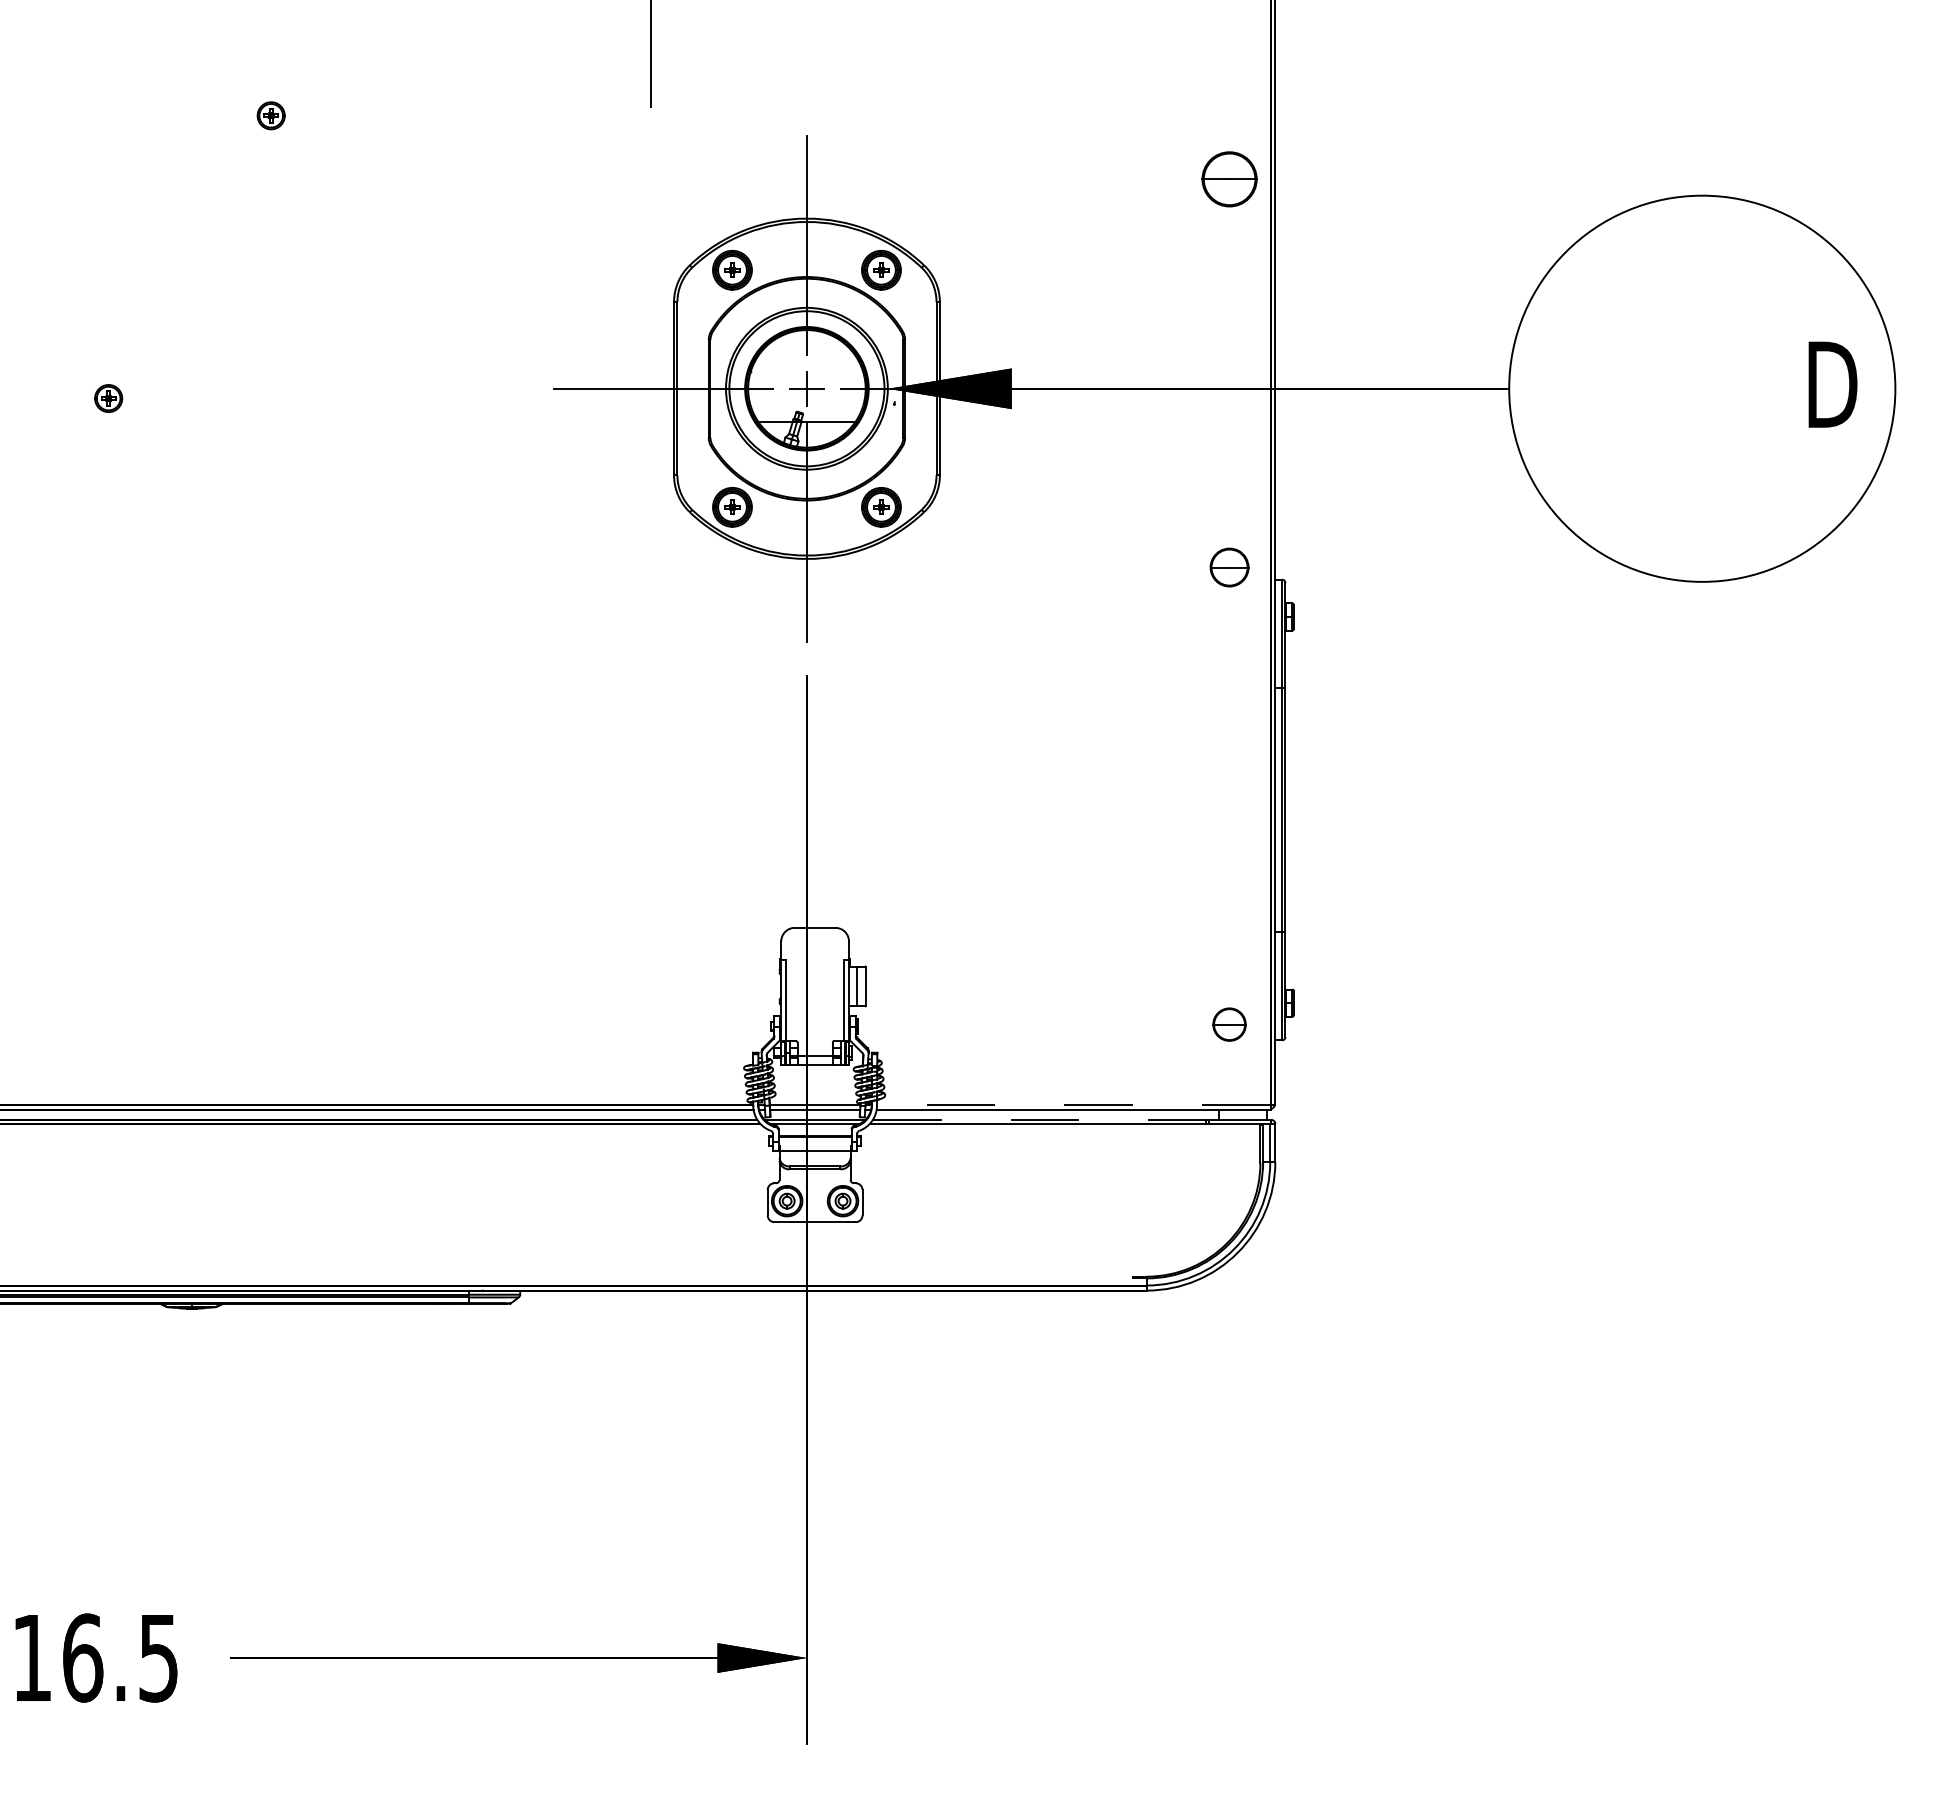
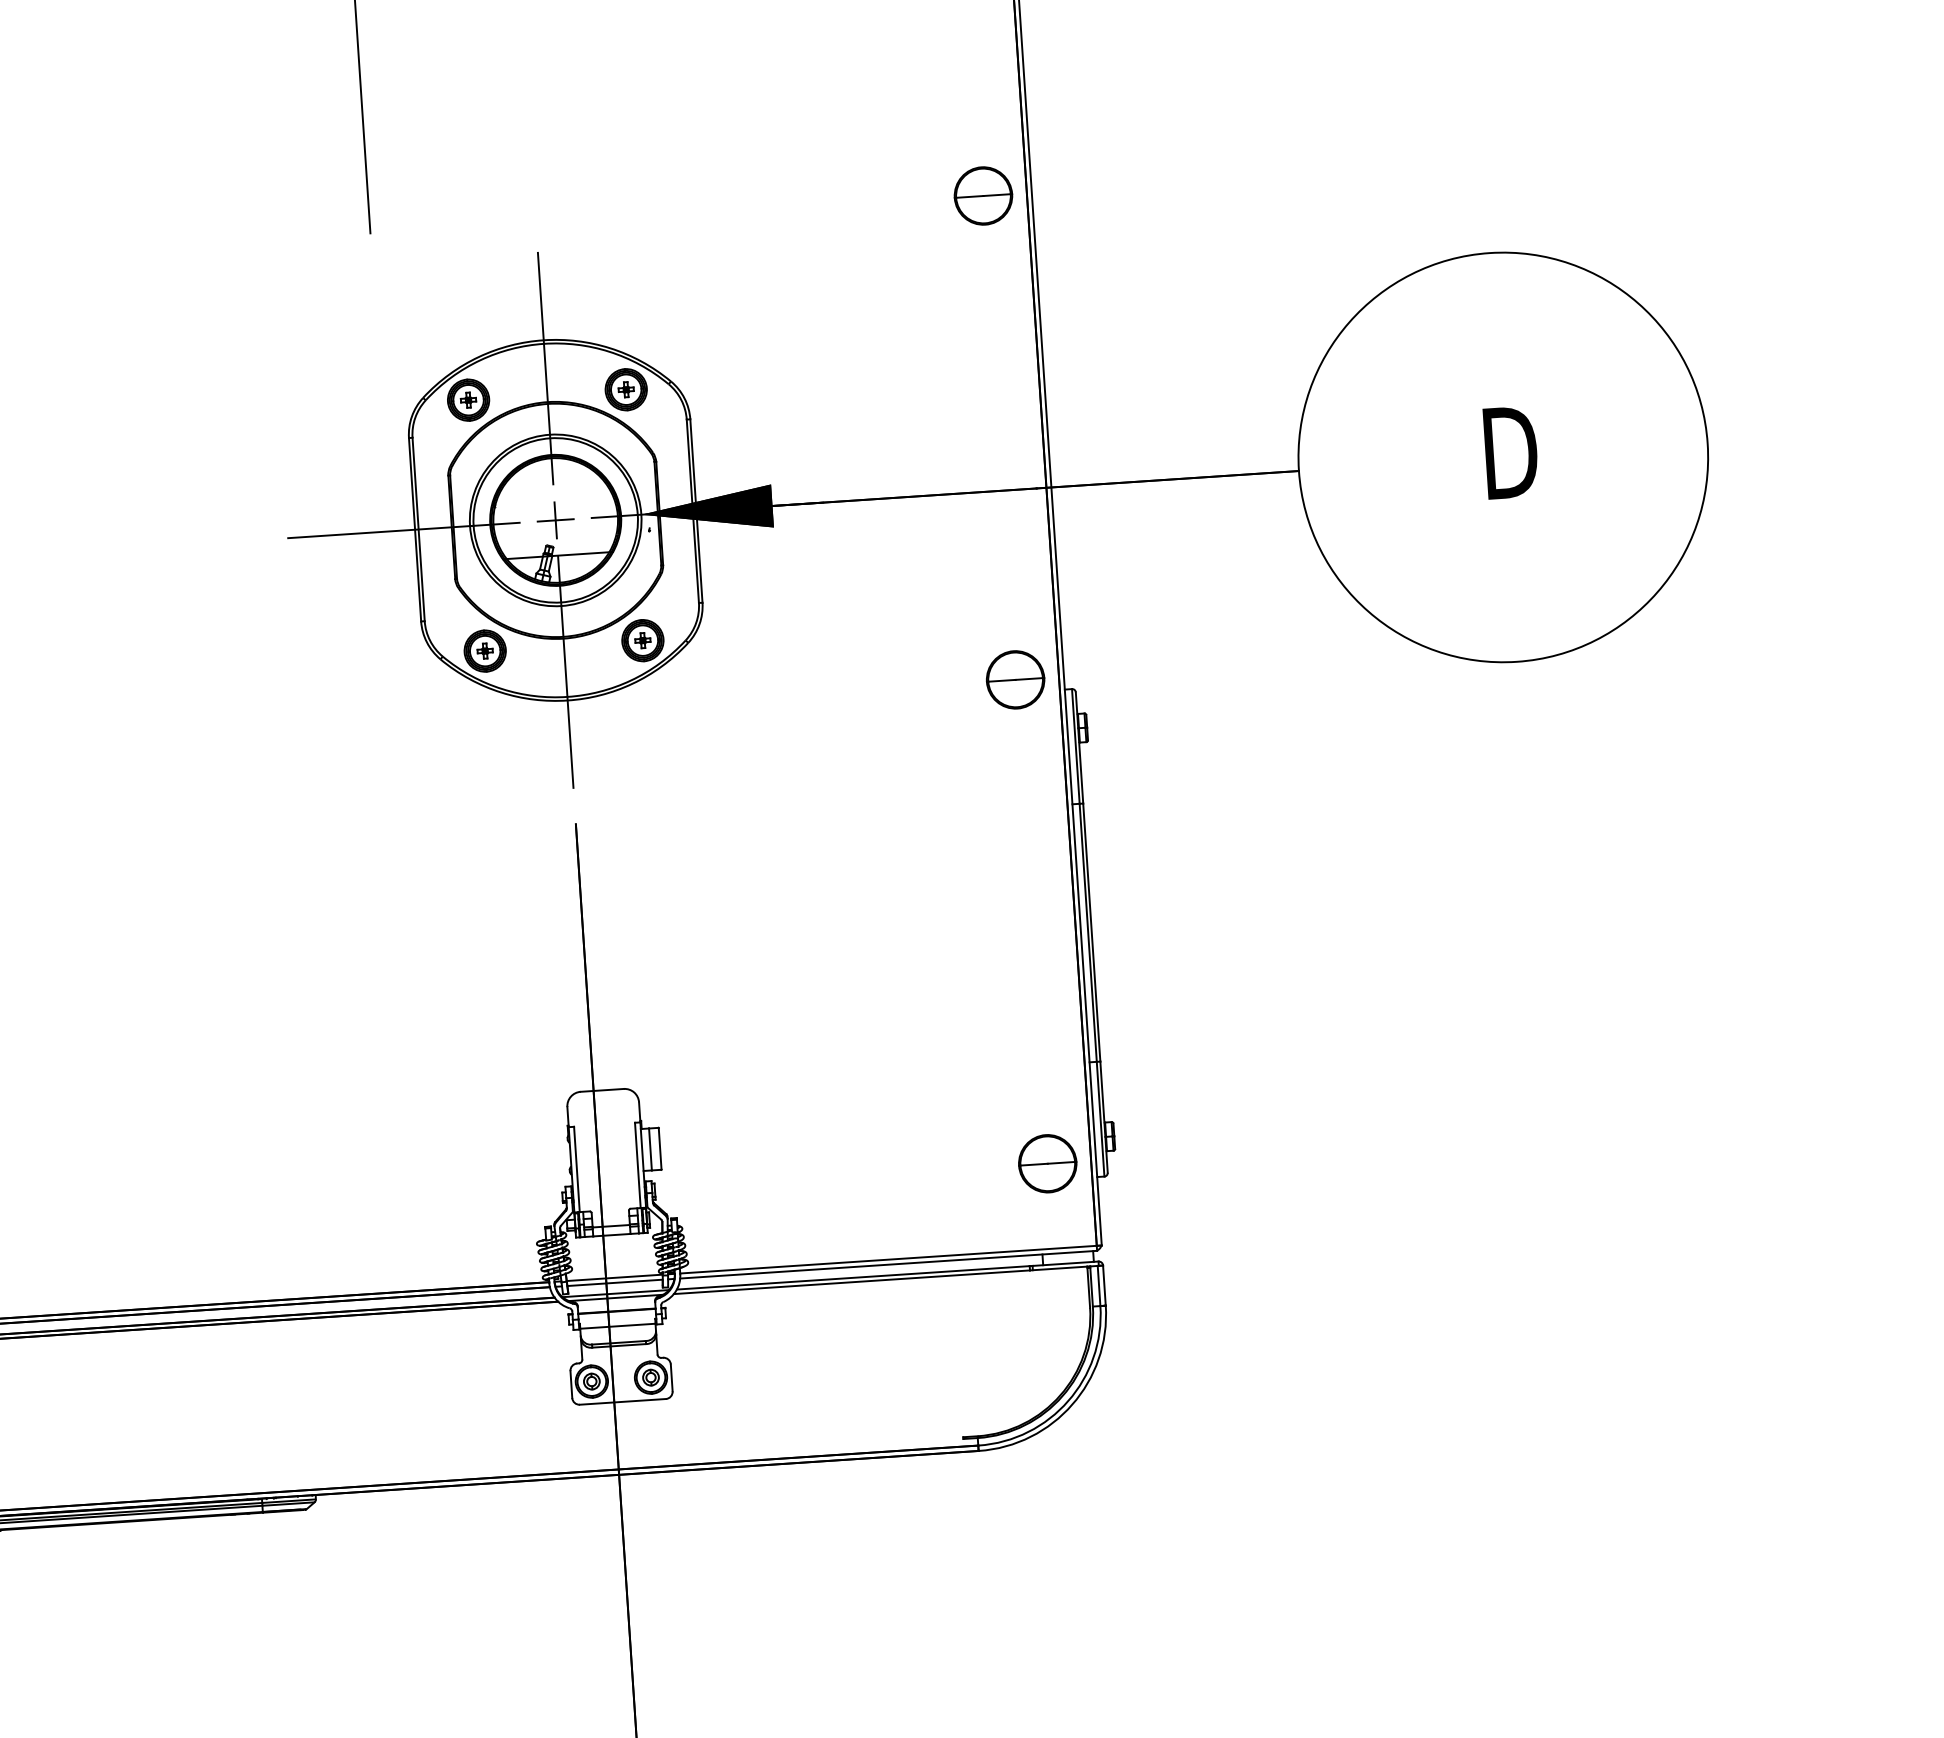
part: (1229, 179) -> (983, 196), moved
text: (1832, 384) -> (1510, 452), moved
part: (1229, 567) -> (1015, 679), size x1.43
part: (1229, 1024) -> (1047, 1163), size x1.67
line: (1073, 1105) -> (888, 1260), dashed -> solid
line: (1039, 1119) -> (853, 1277), dashed -> solid

